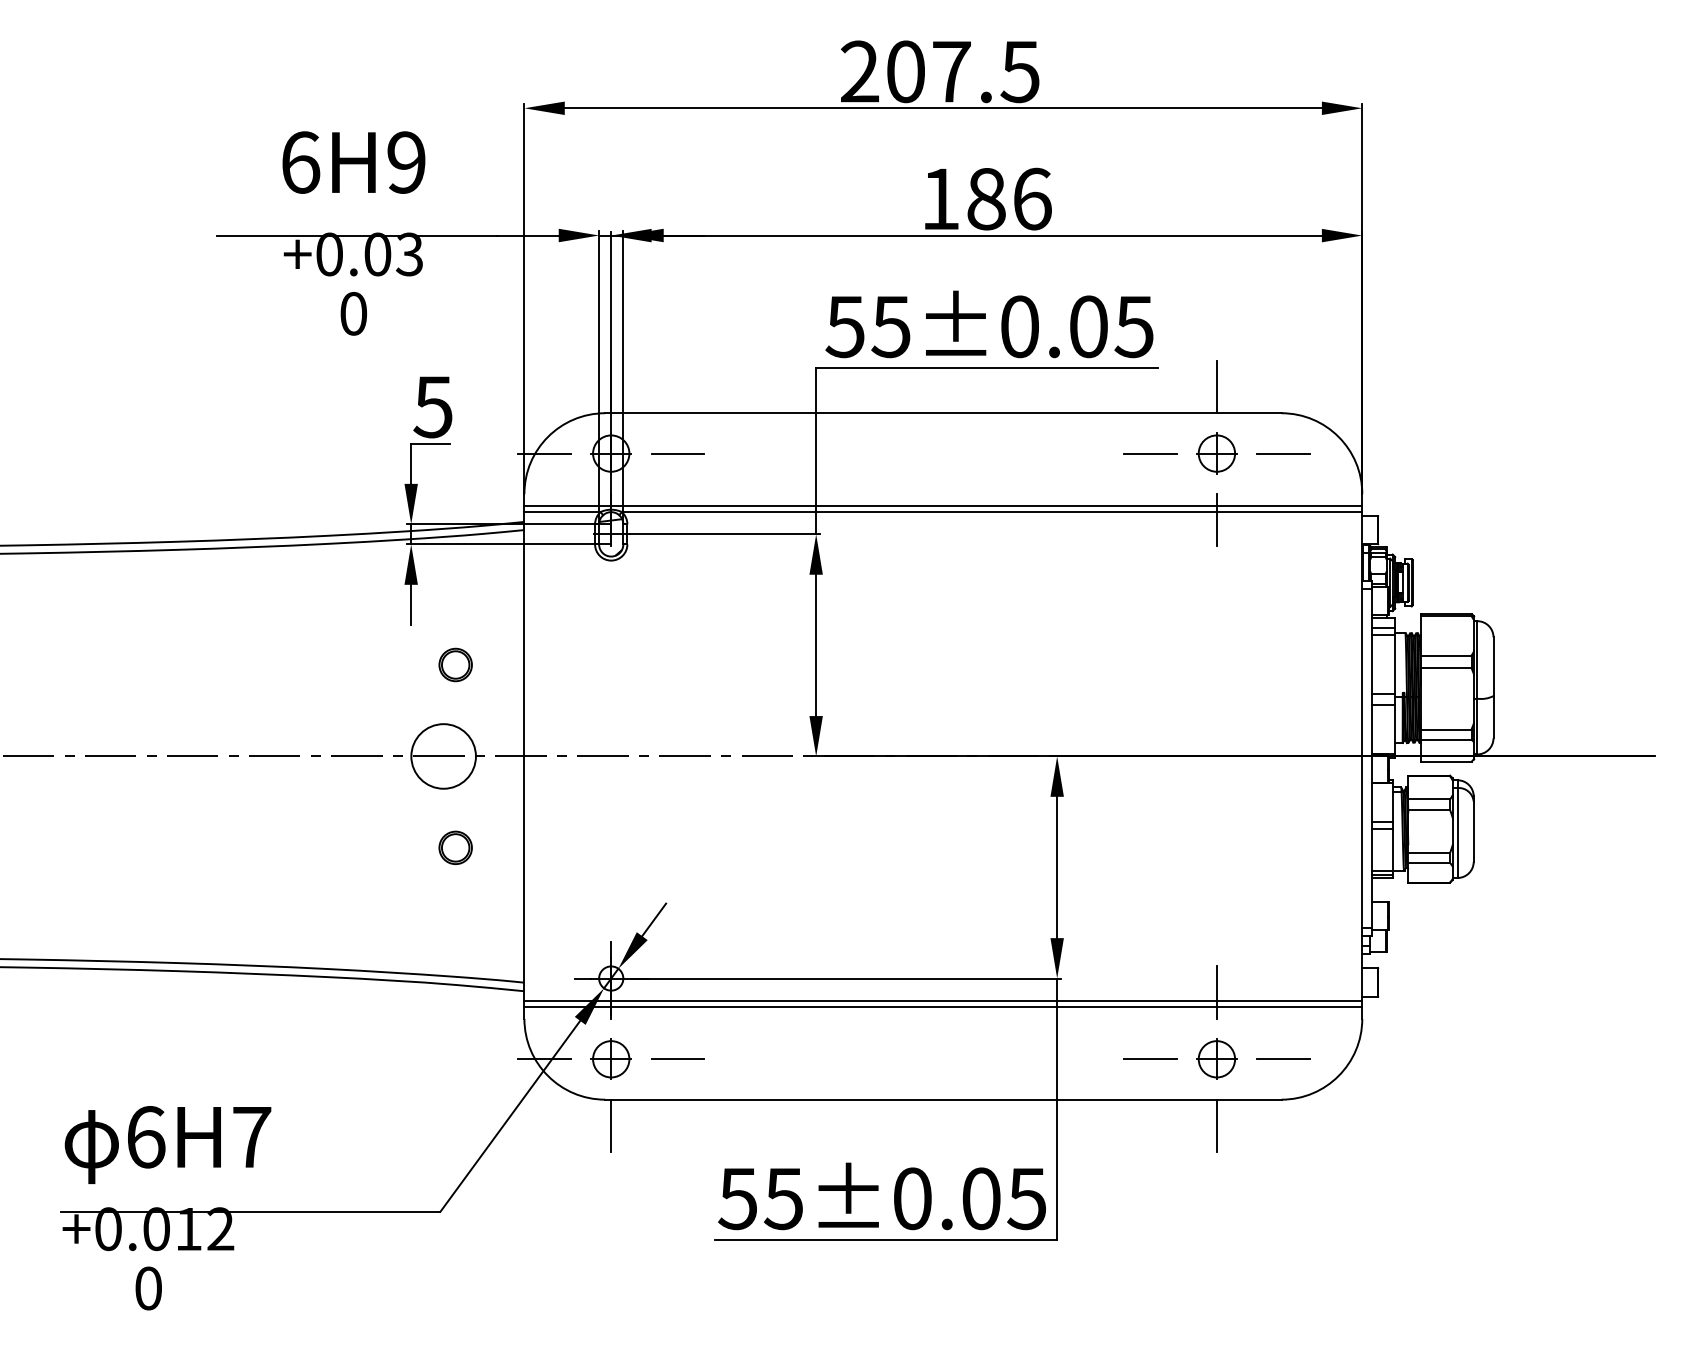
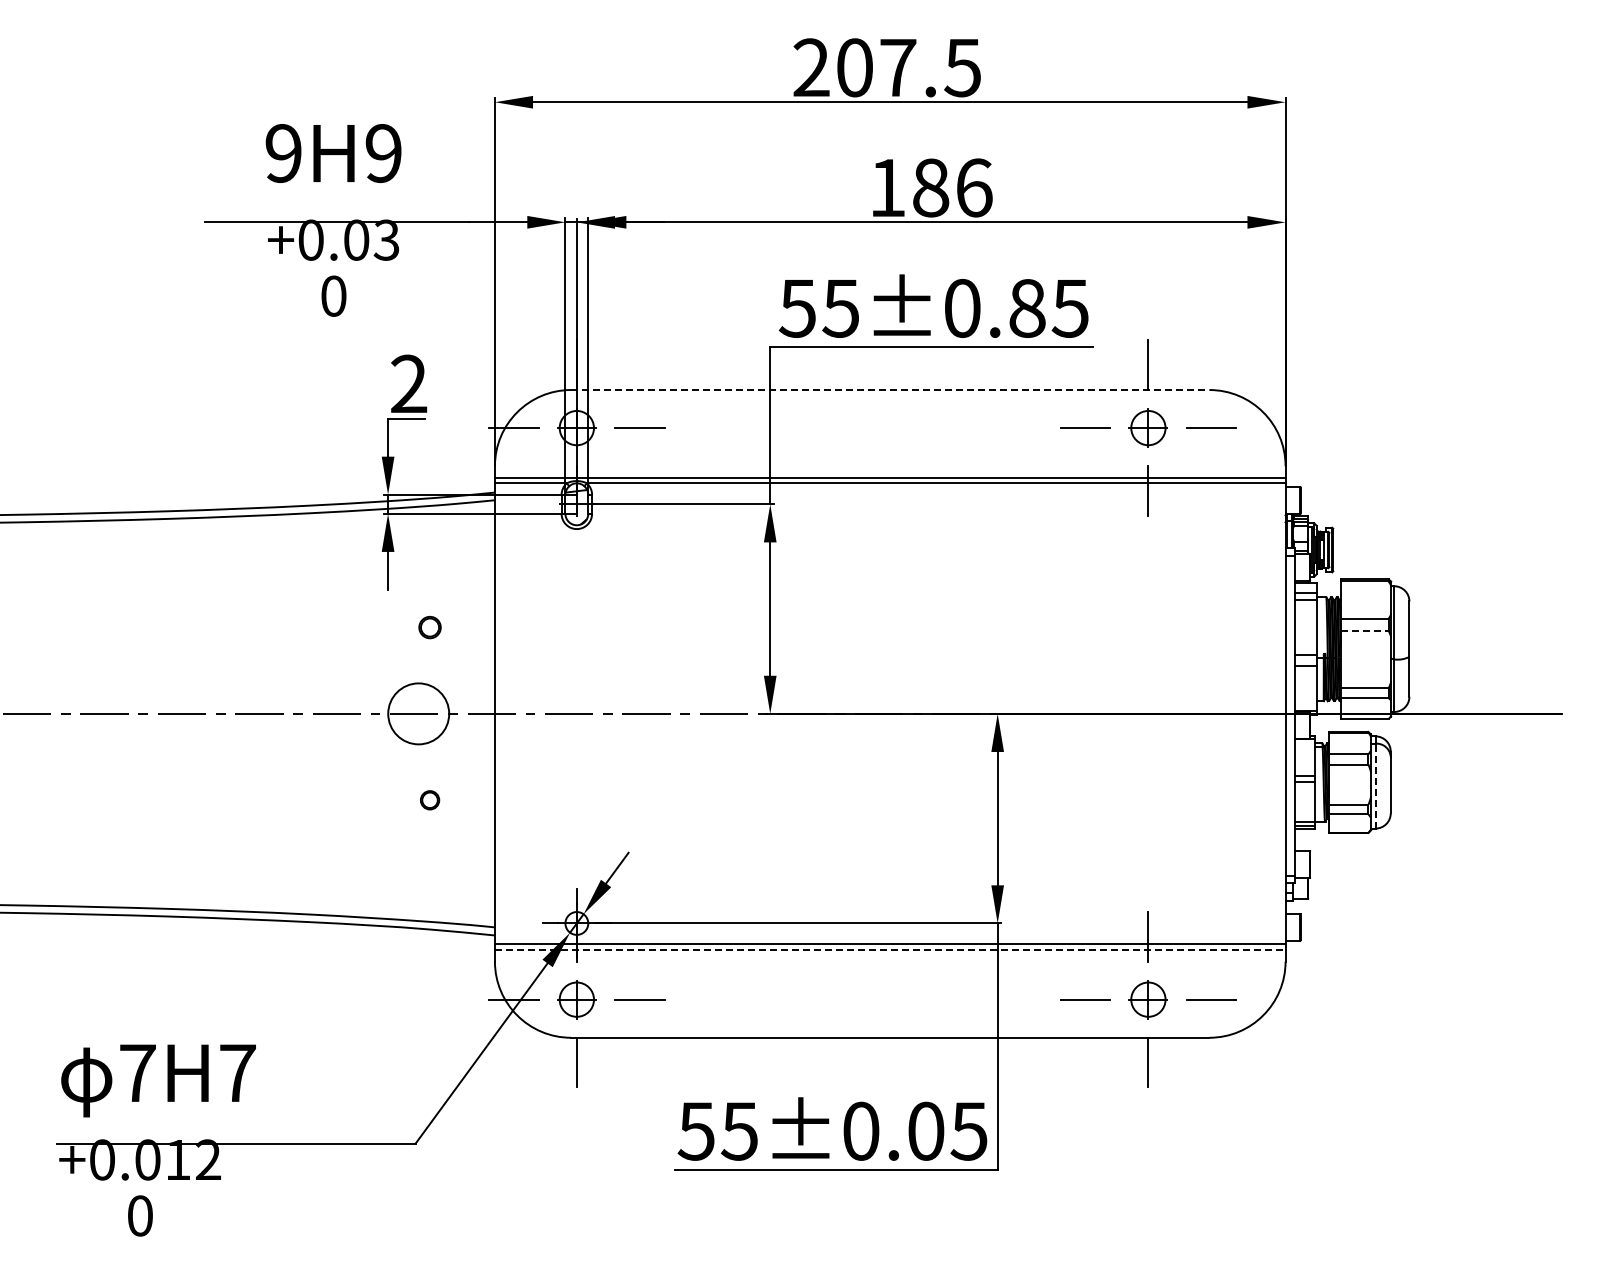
text: (300, 162) -> (283, 153), 6H9 -> 9H9
text: (1088, 326) -> (1027, 308), 55±0.05 -> 55±0.85
text: (432, 406) -> (408, 383), 5 -> 2
line: (943, 413) -> (890, 390), solid -> dashed
part: (455, 664) -> (429, 627), size x0.7
line: (1445, 668) -> (1364, 630), solid -> dashed
line: (1457, 832) -> (1375, 785), solid -> dashed
part: (455, 848) -> (429, 800), size x0.6
line: (943, 1007) -> (890, 950), solid -> dashed
text: (146, 1136) -> (138, 1072), 6H7 -> 7H7

